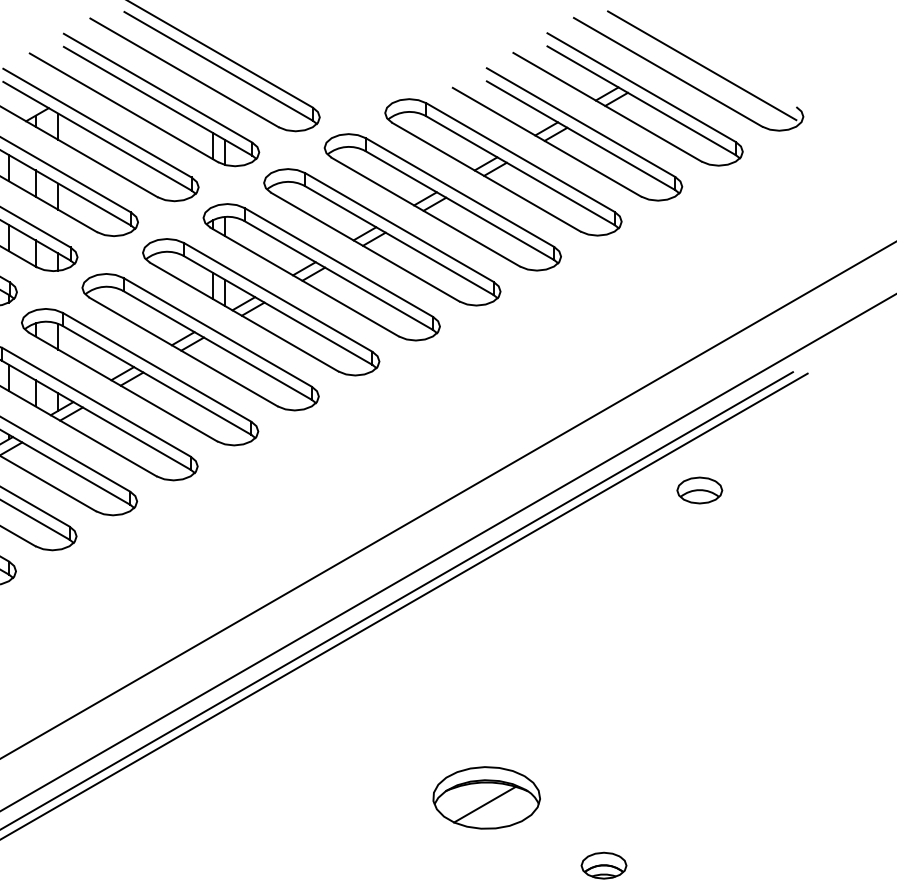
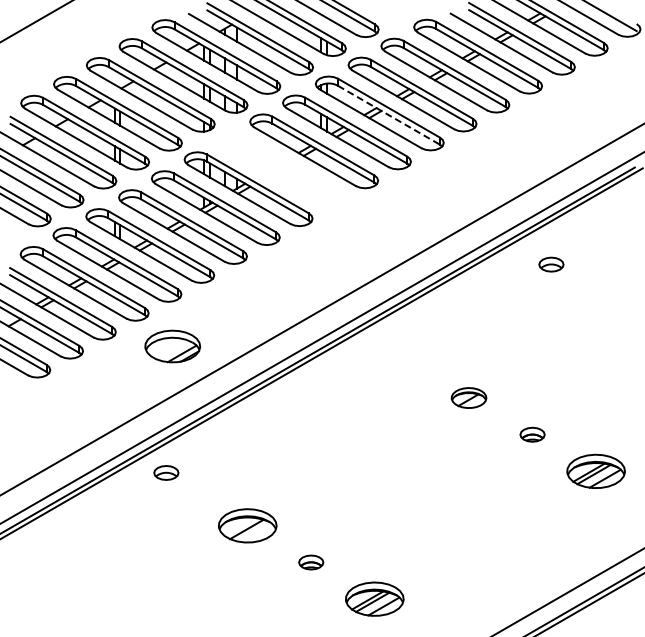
line: (337, 275) -> (388, 115), solid -> dashed
part: (140, 377) -> (281, 170), removed
part: (699, 490) -> (551, 264), moved
part: (485, 796) -> (468, 397), size x0.6

